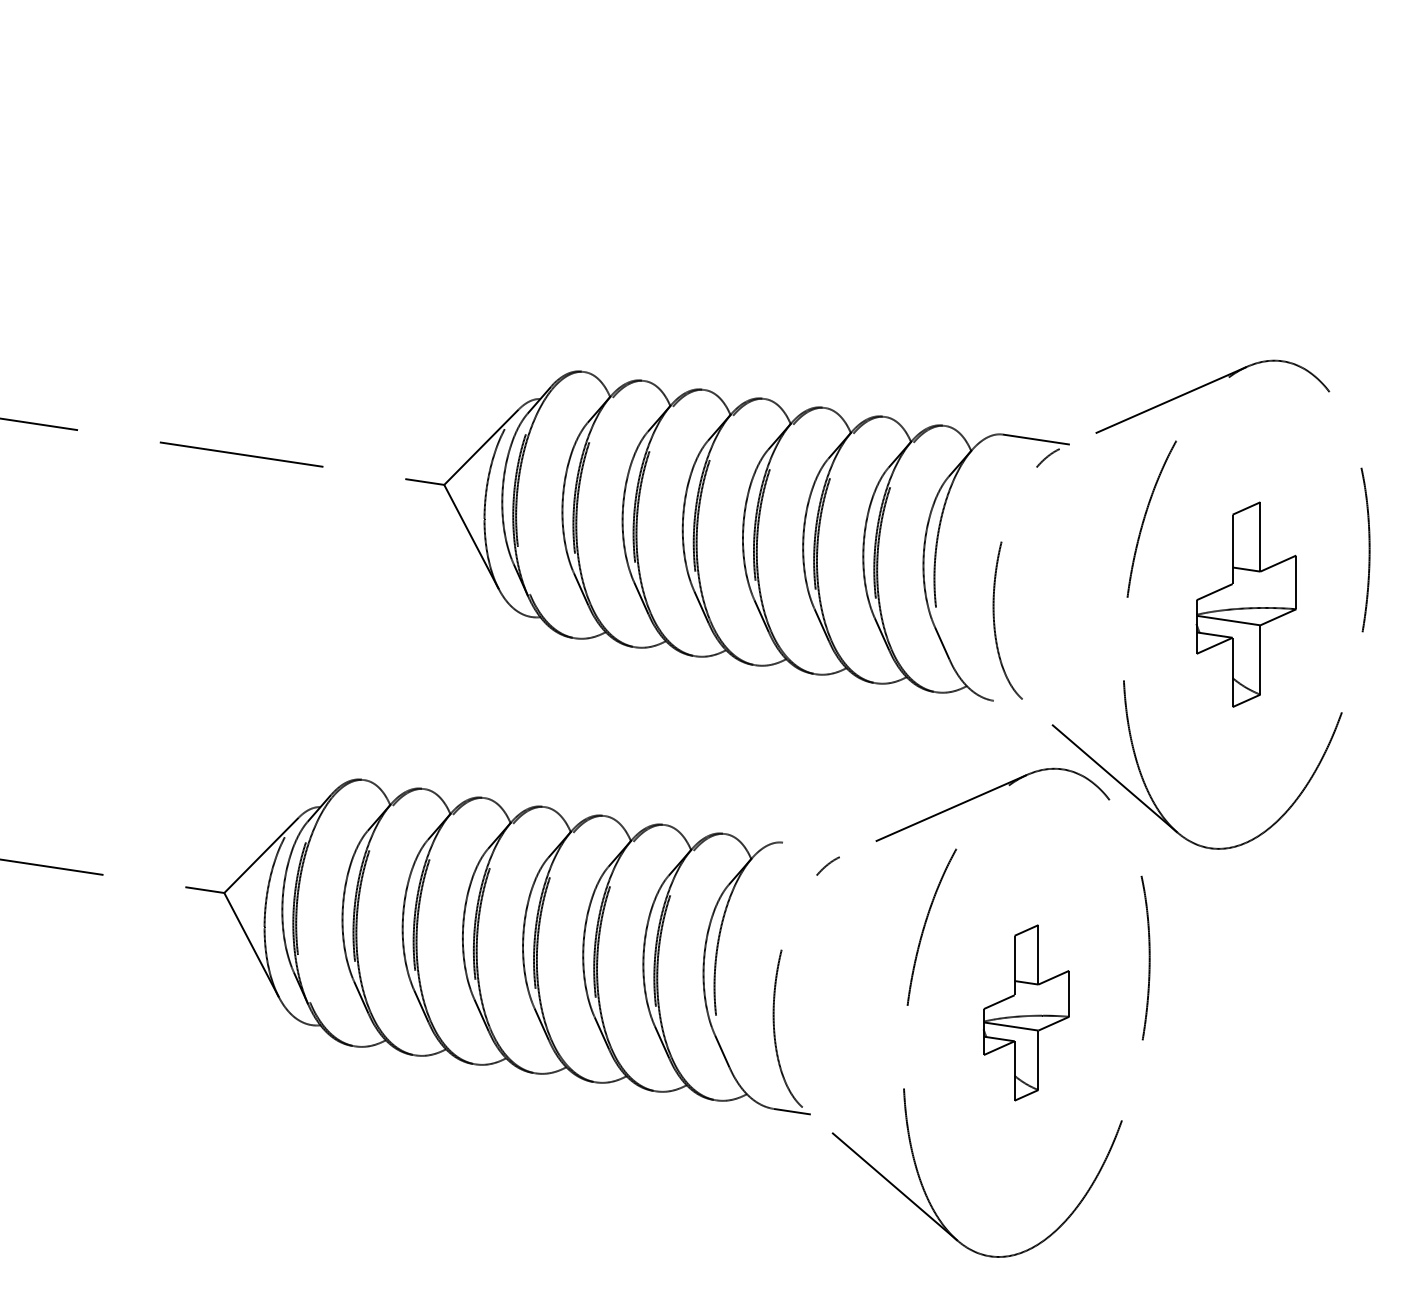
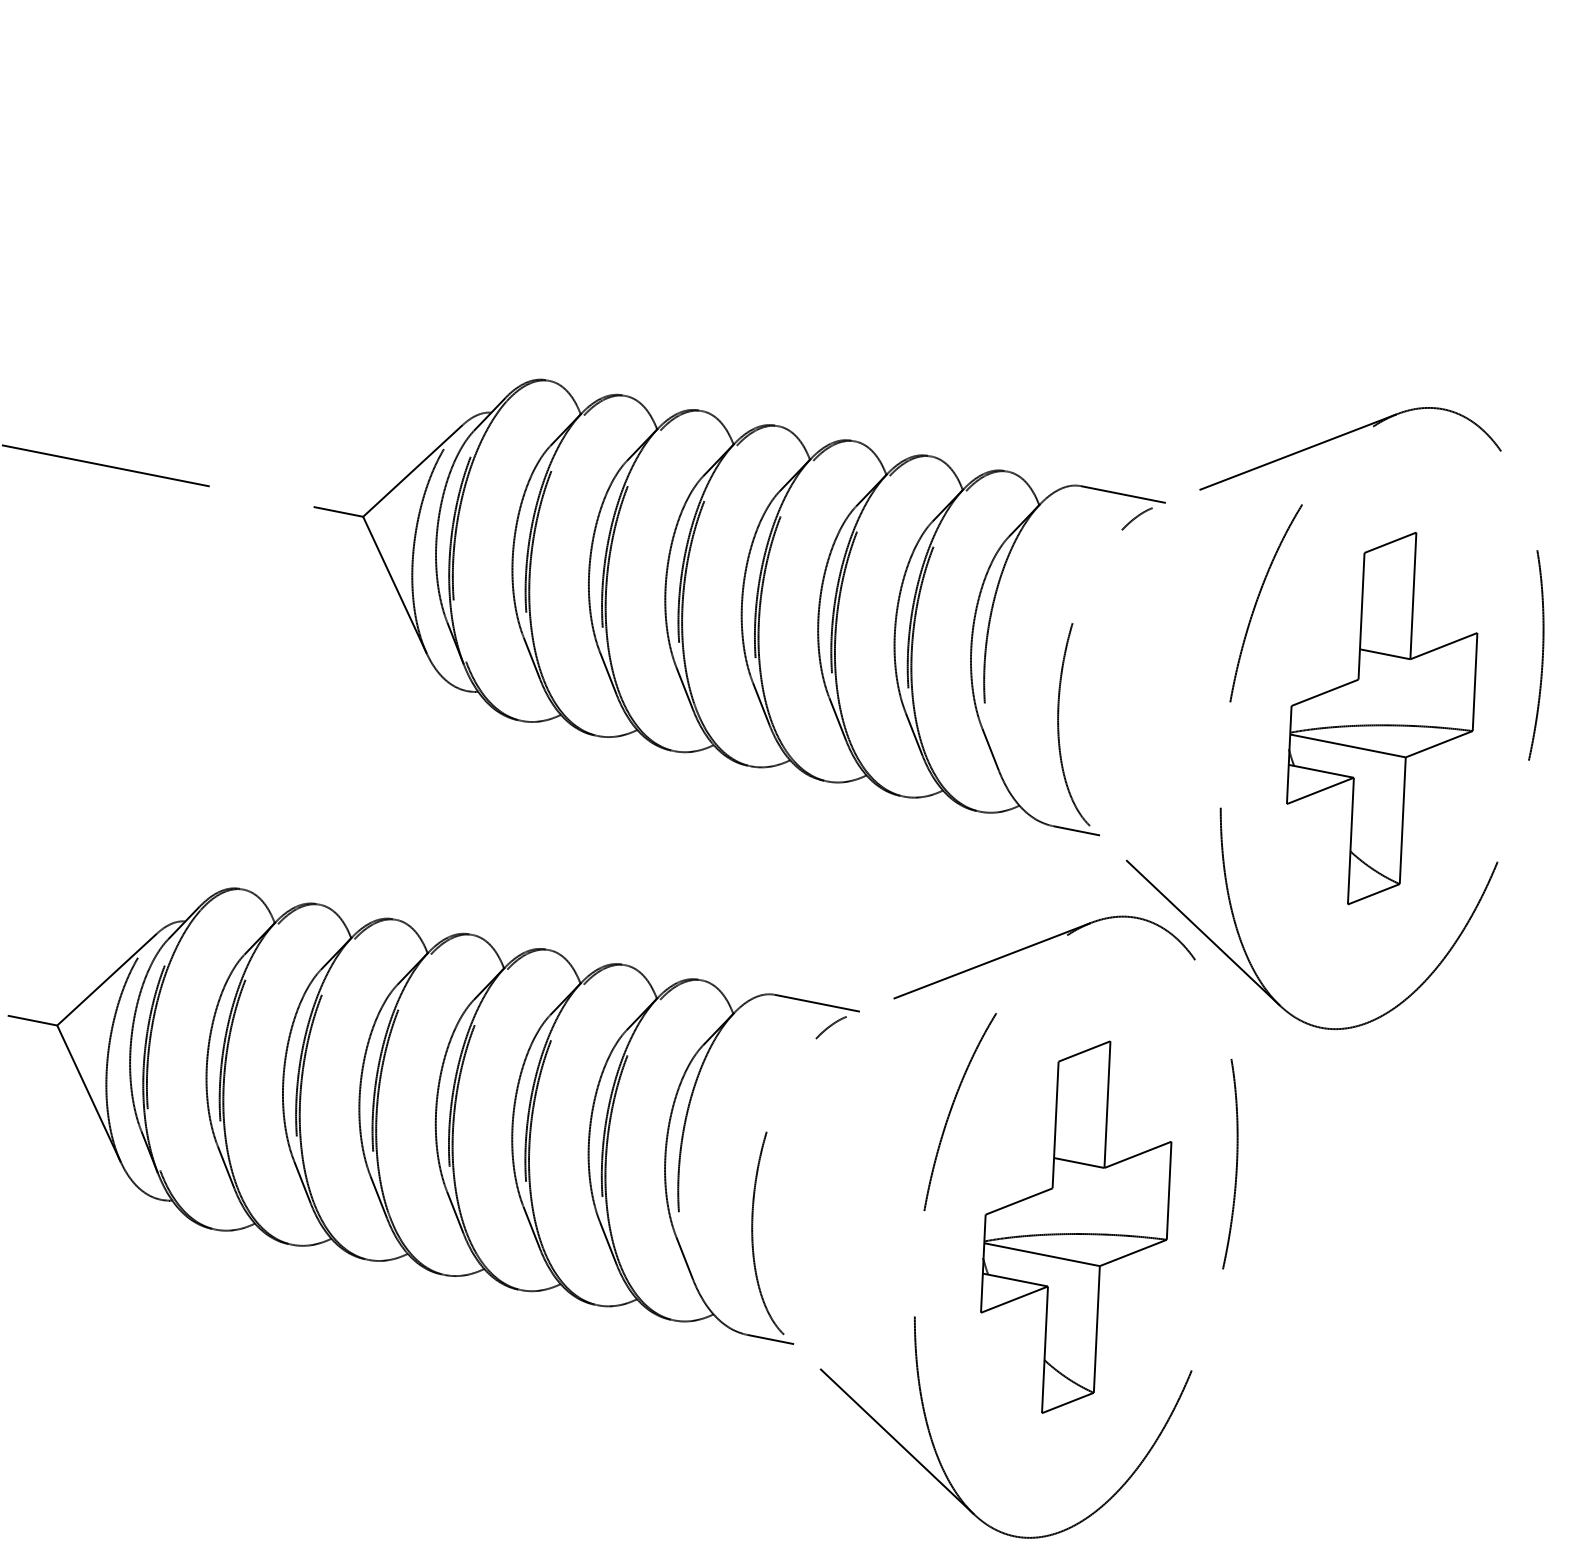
part: (1246, 604) -> (1382, 718), size x1.43
line: (1011, 703) -> (1075, 830), added
line: (816, 847) -> (817, 1003), added
part: (1026, 1012) -> (1076, 1226), size x1.67

